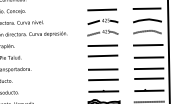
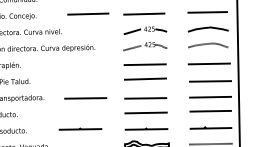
line: (62, 9) -> (88, 13), added
line: (60, 69) -> (85, 98), added
line: (57, 90) -> (80, 128), added

